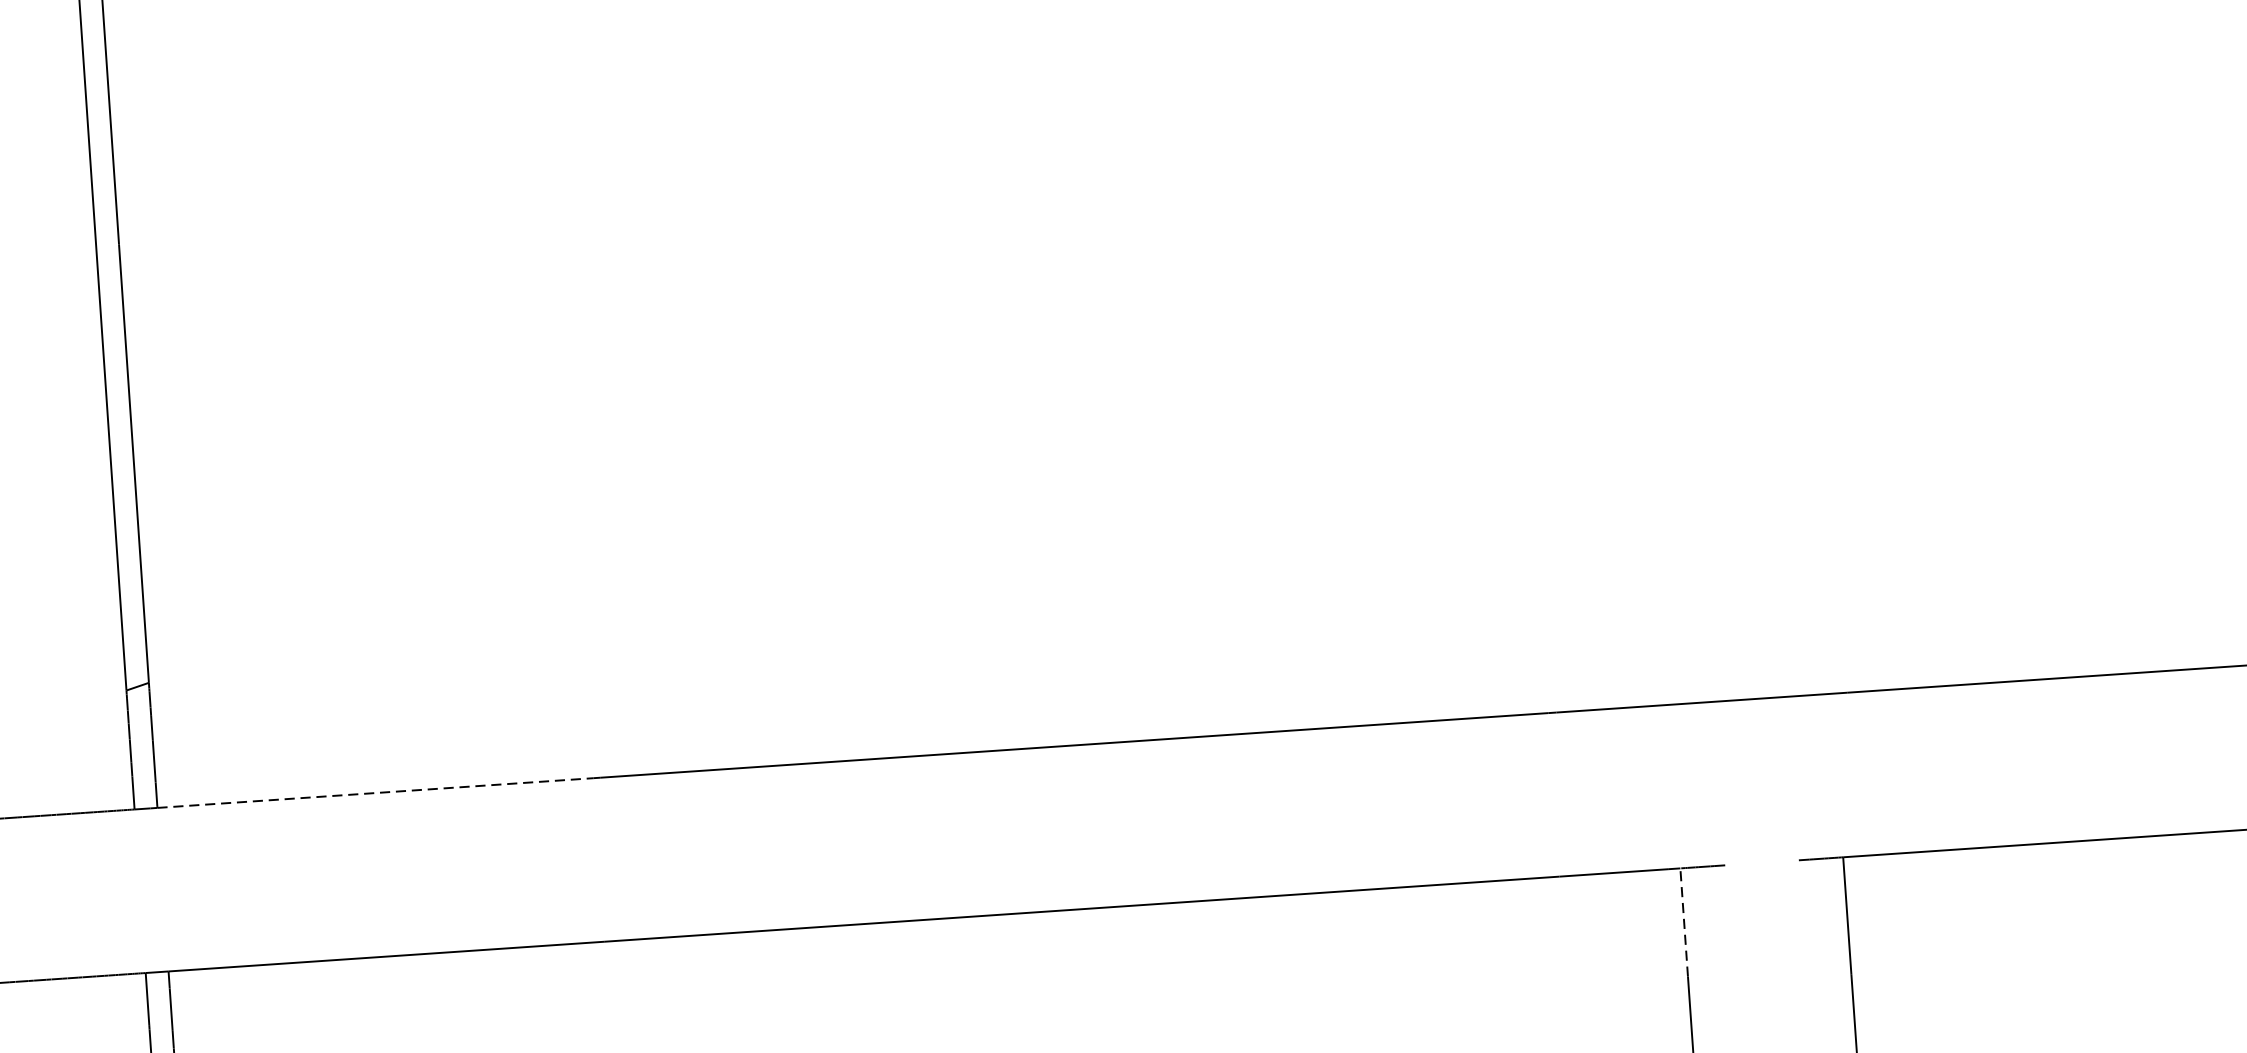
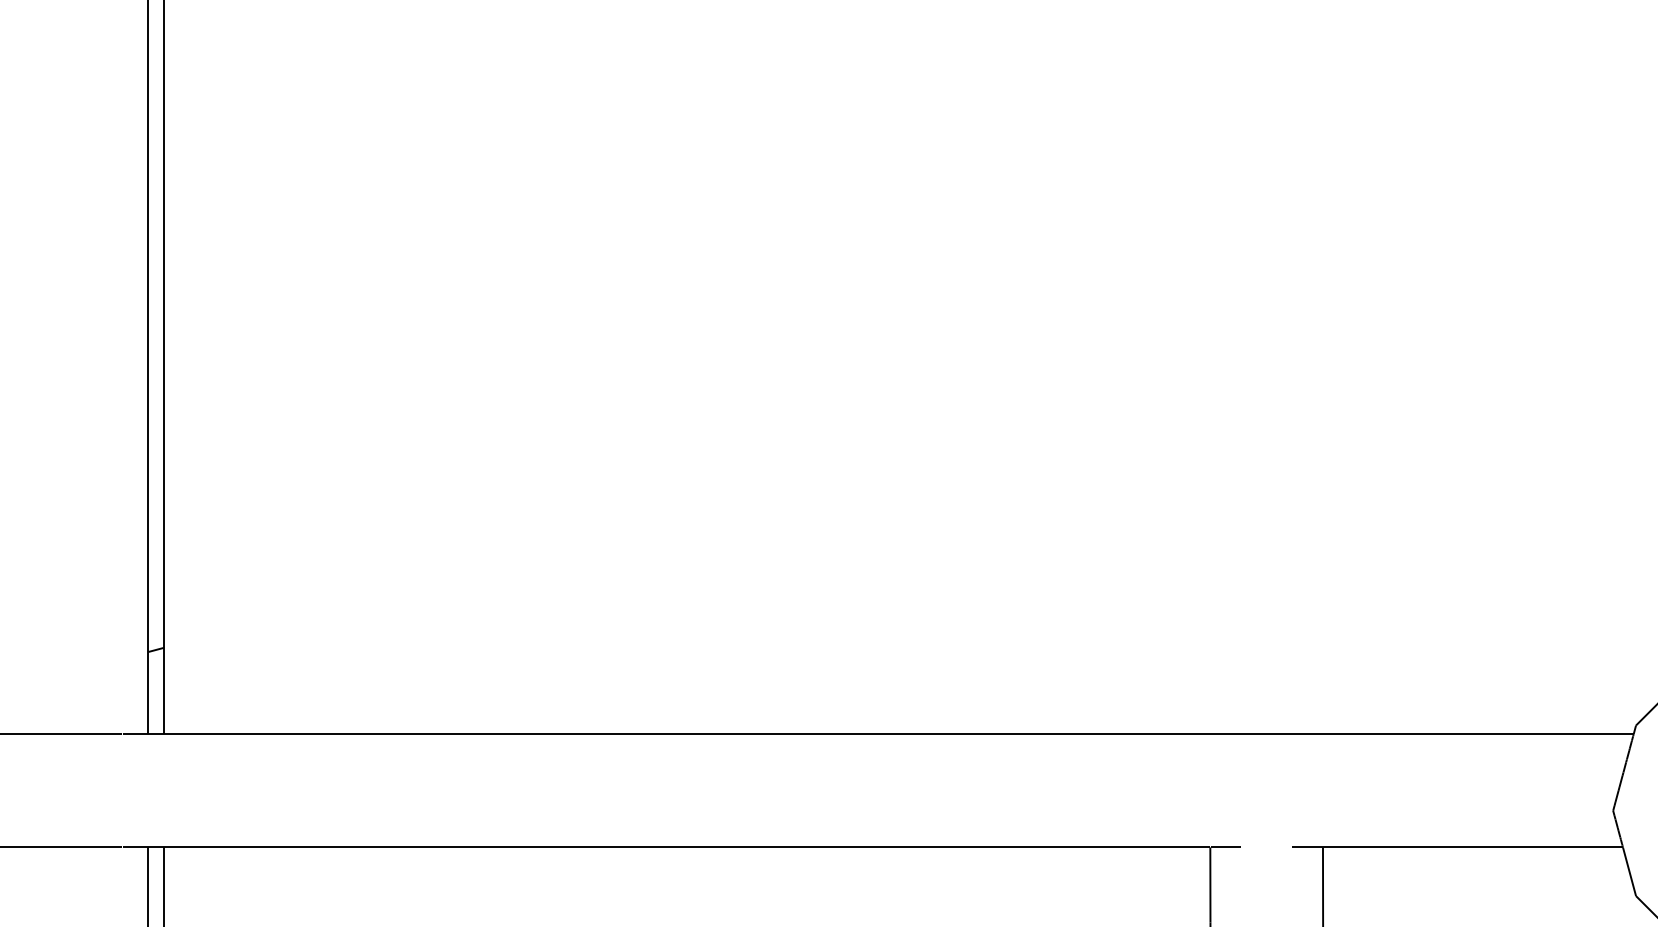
line: (376, 793) -> (315, 734), dashed -> solid
line: (1684, 921) -> (1210, 884), dashed -> solid

